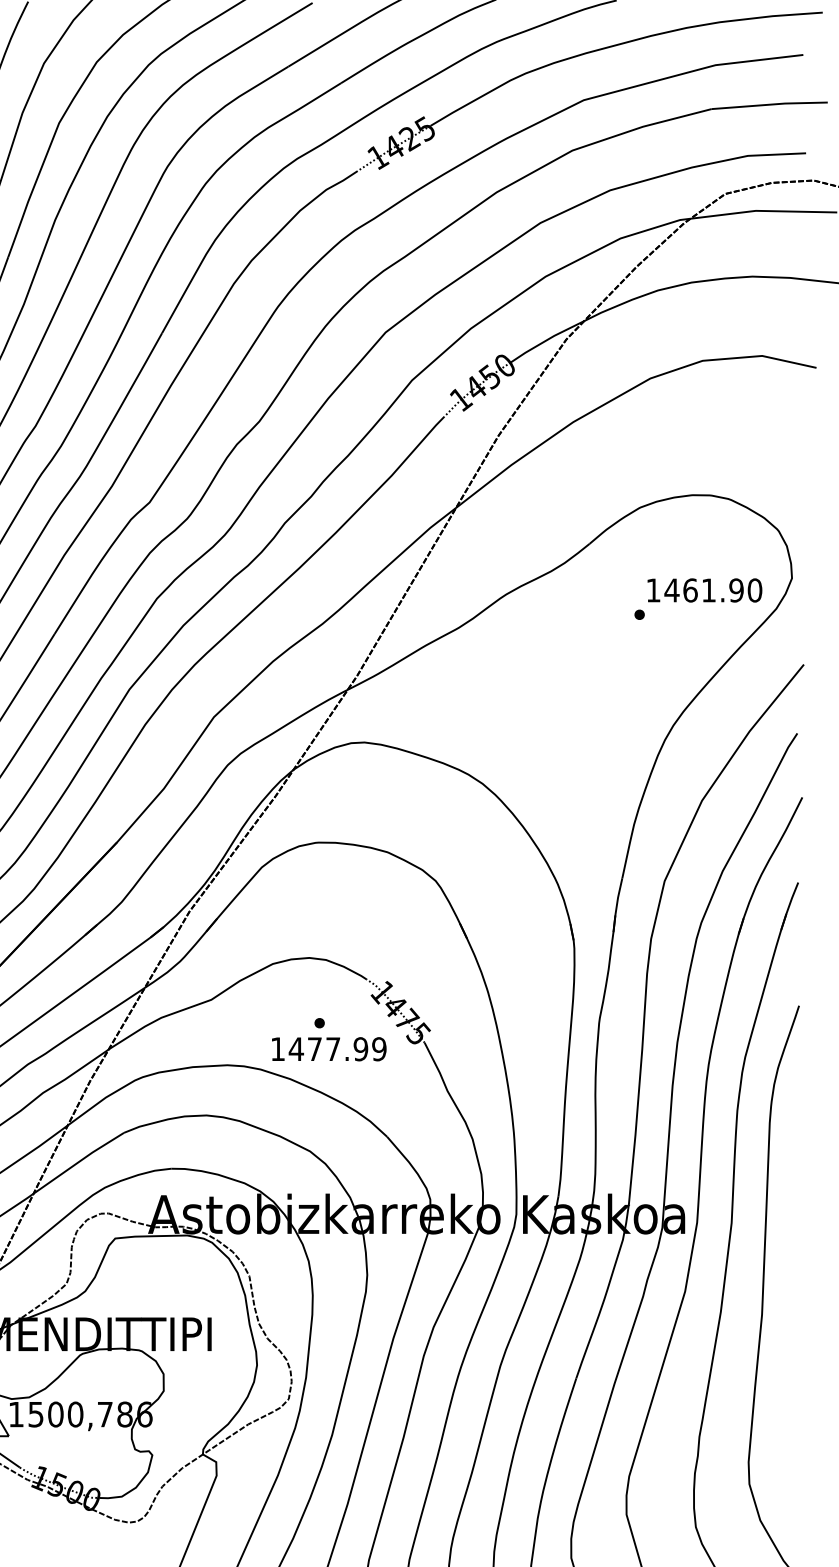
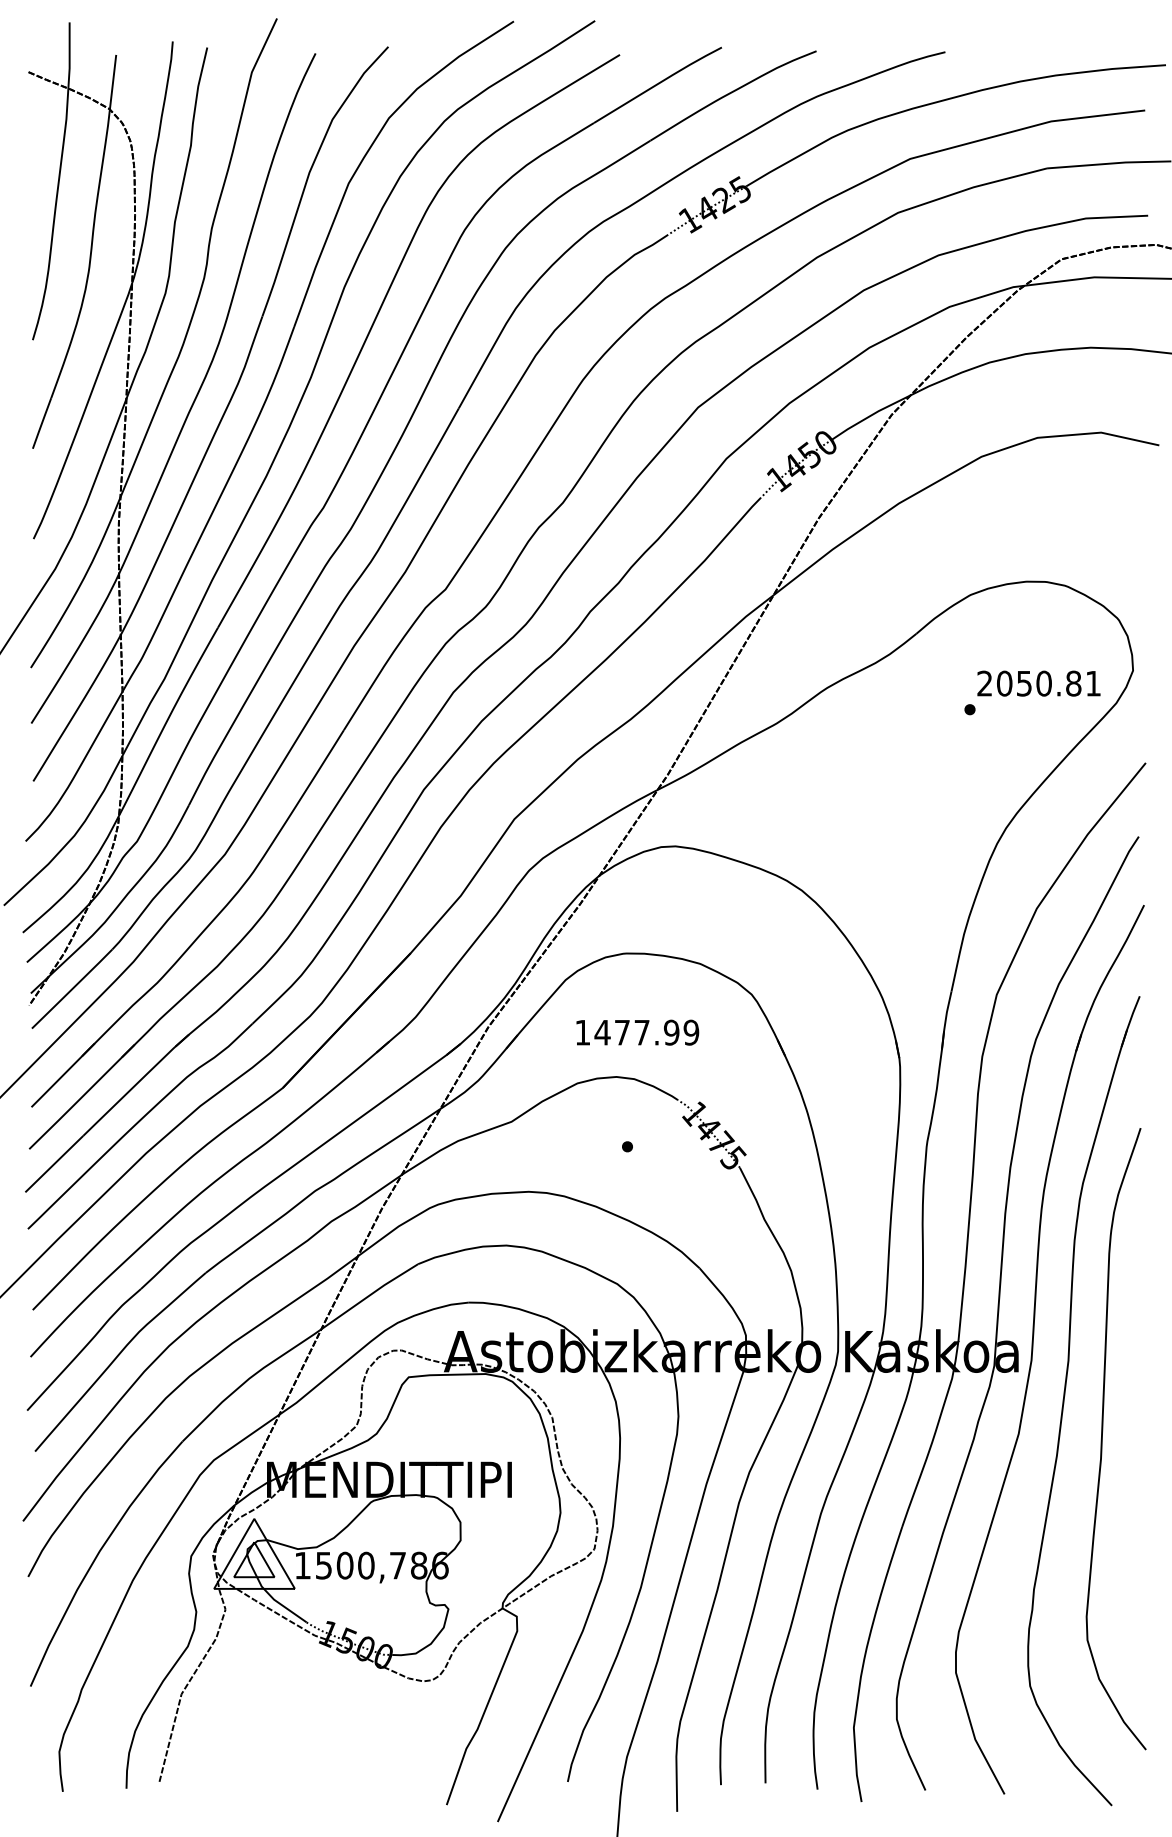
text: (704, 590) -> (1039, 683), 1461.90 -> 2050.81
text: (328, 1049) -> (637, 1032), moved

